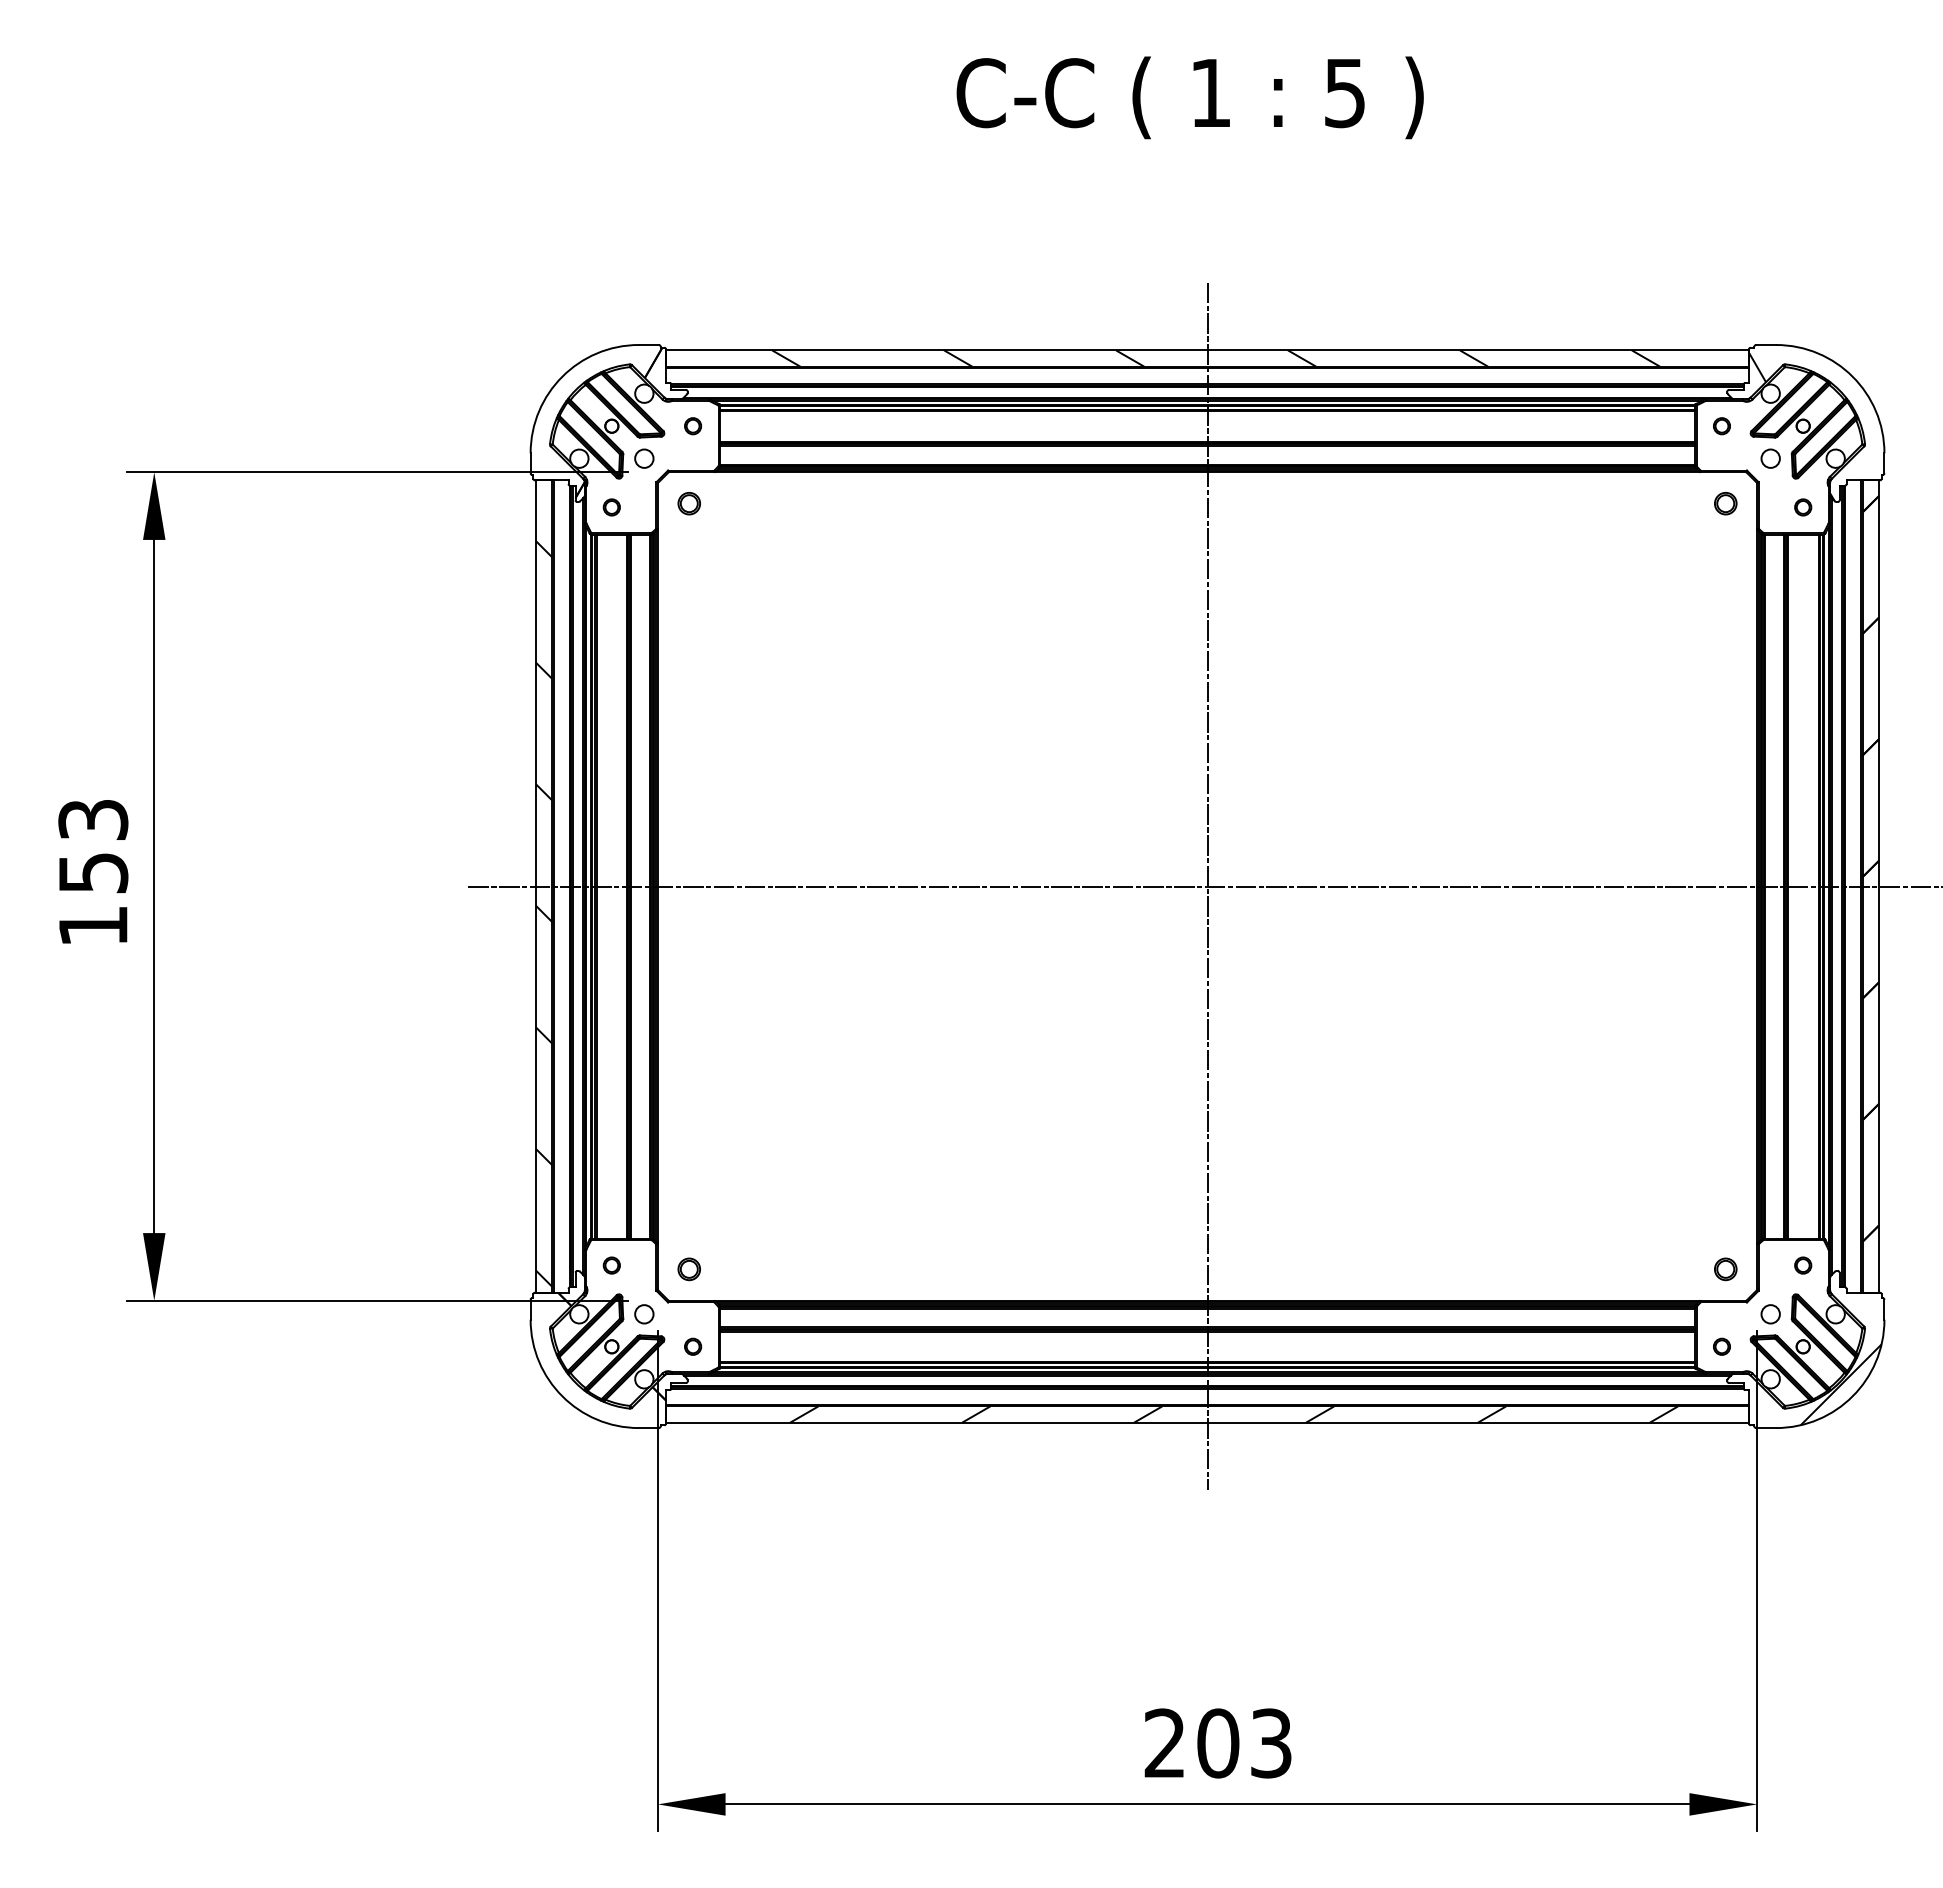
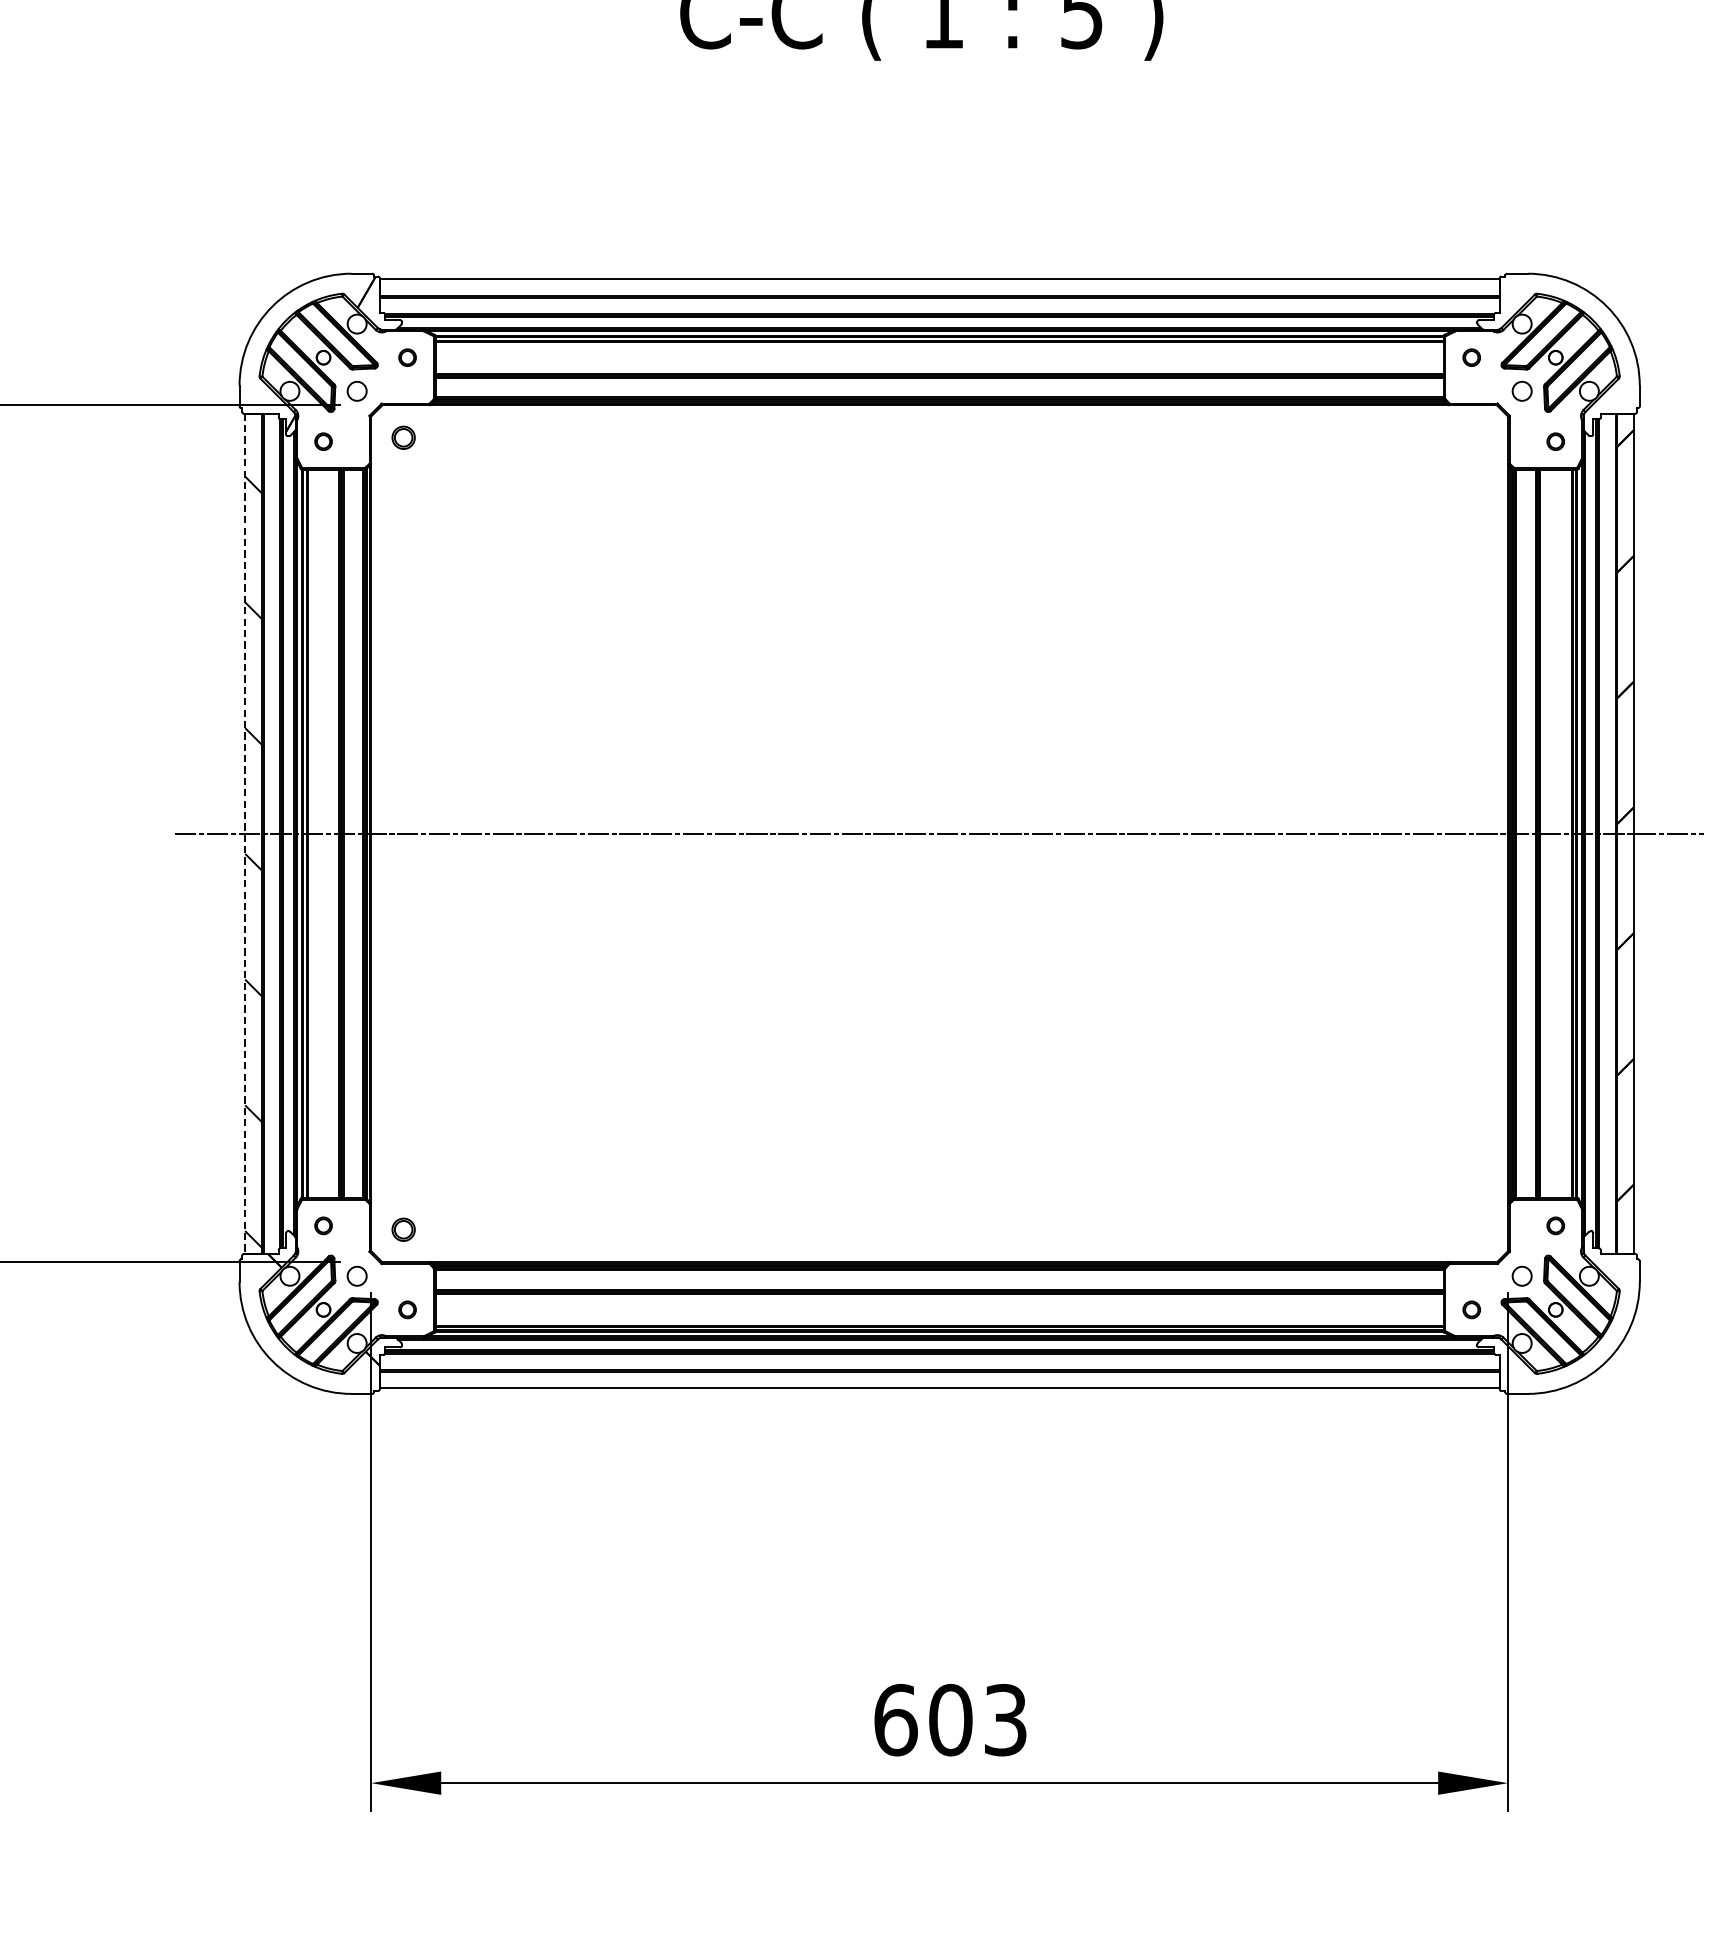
hatch: (1216, 358) -> (948, 287), removed
hatch: (1791, 426) -> (1543, 358), removed
part: (1725, 503) -> (1475, 437), removed
line: (1207, 886) -> (939, 833), removed
line: (536, 887) -> (245, 834), solid -> dashed
part: (1725, 1269) -> (1475, 1229), removed
hatch: (1840, 1384) -> (1594, 1348), removed
hatch: (1234, 1414) -> (967, 1379), removed
text: (1165, 1743) -> (896, 1720), 203 -> 603

